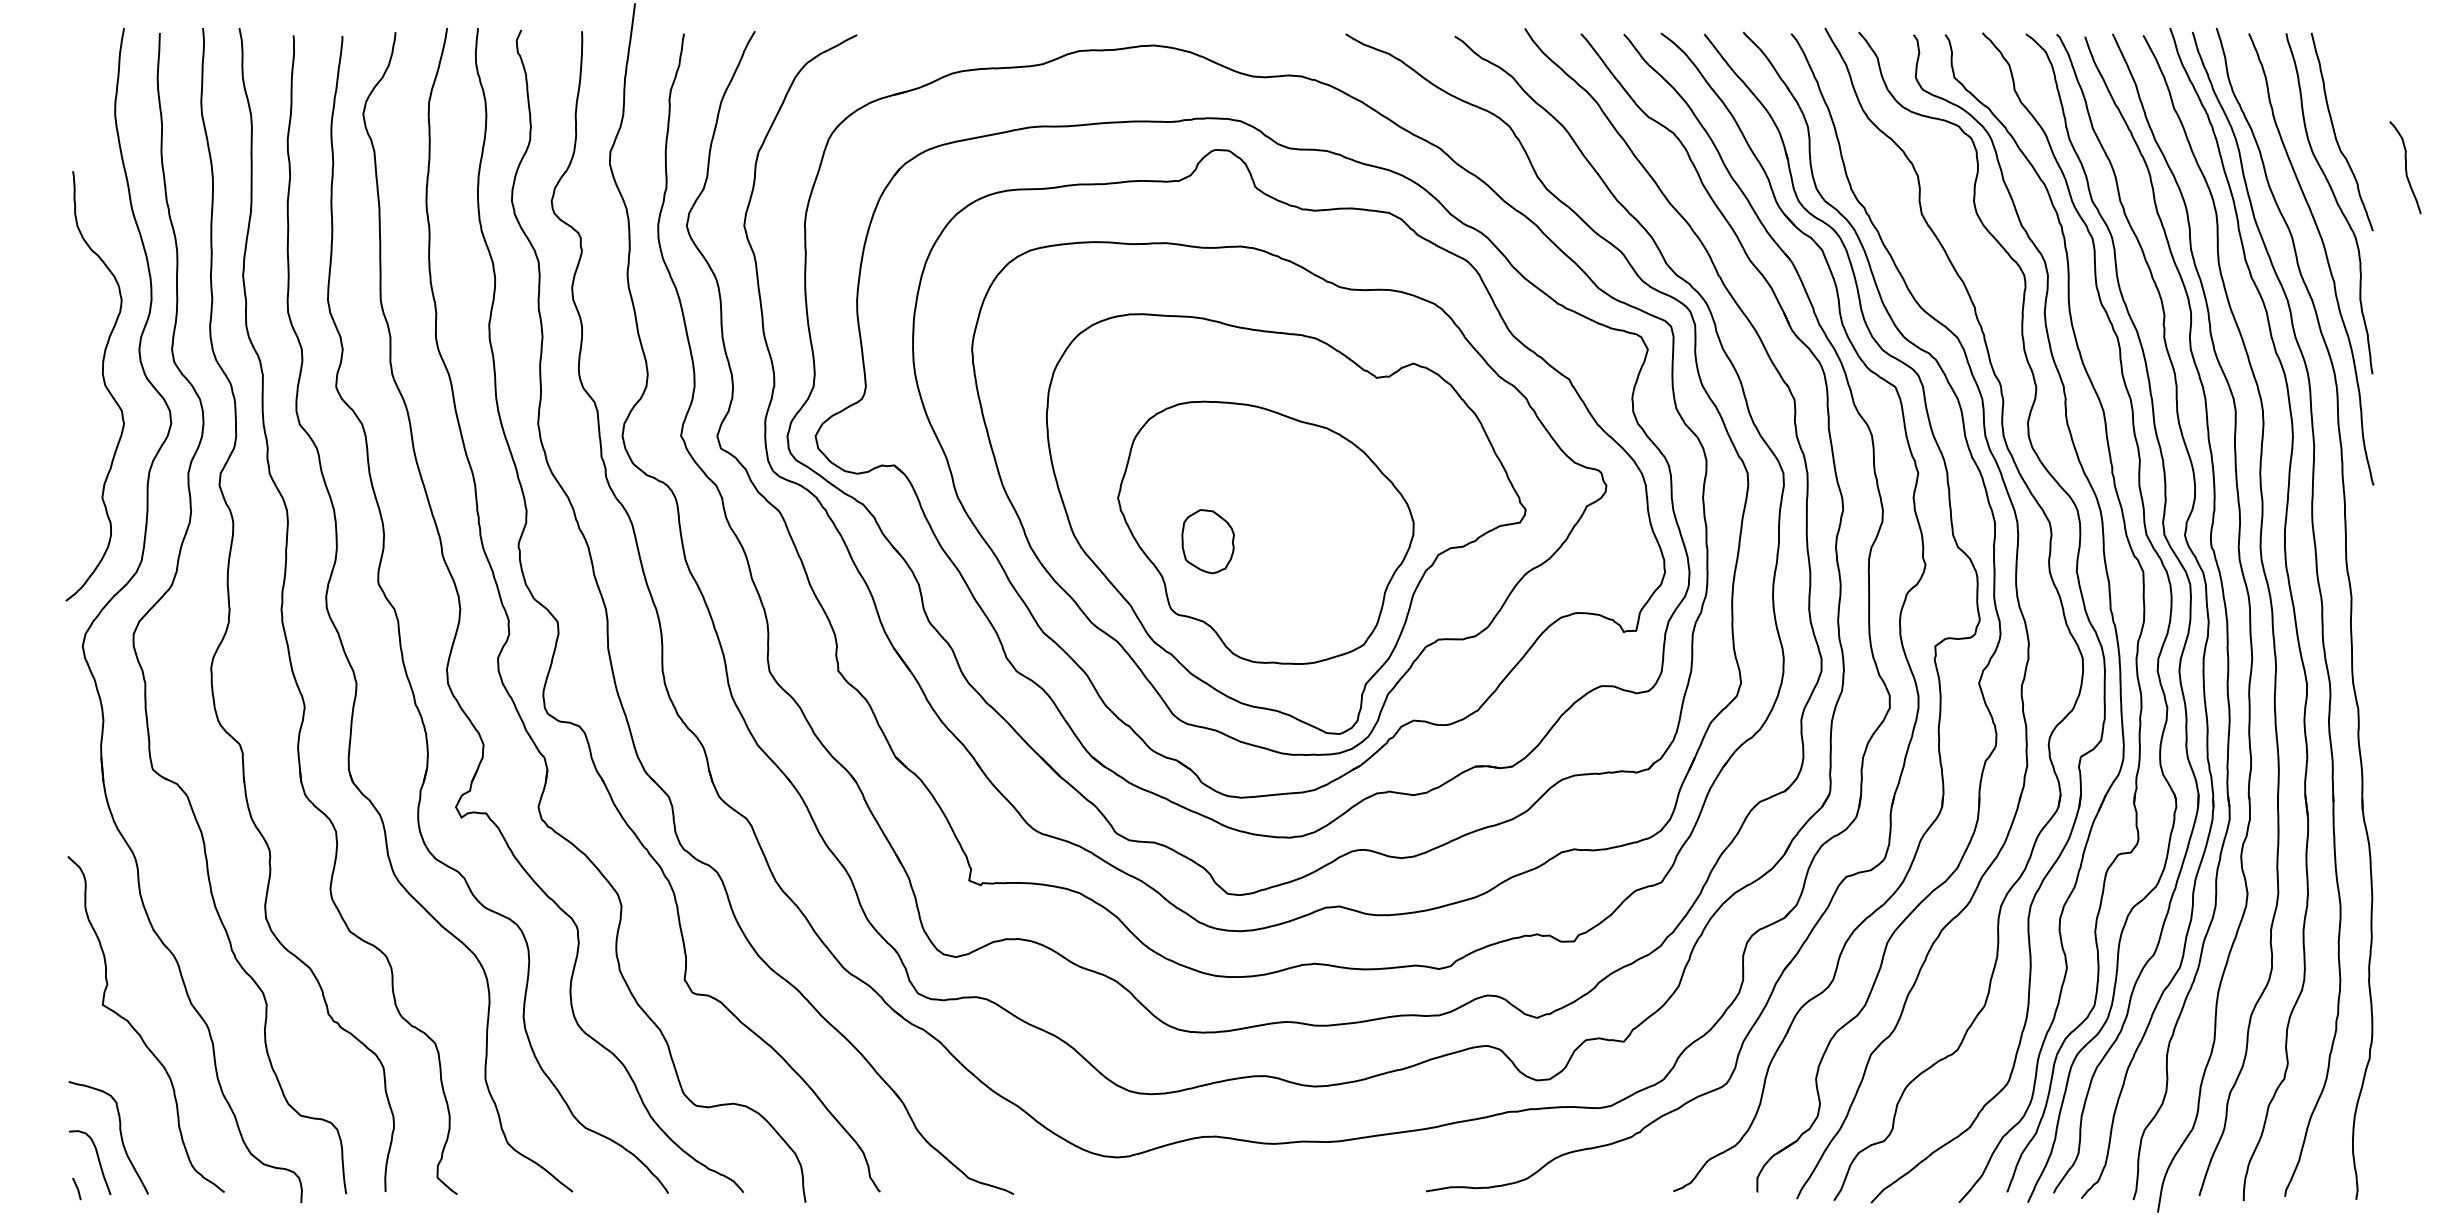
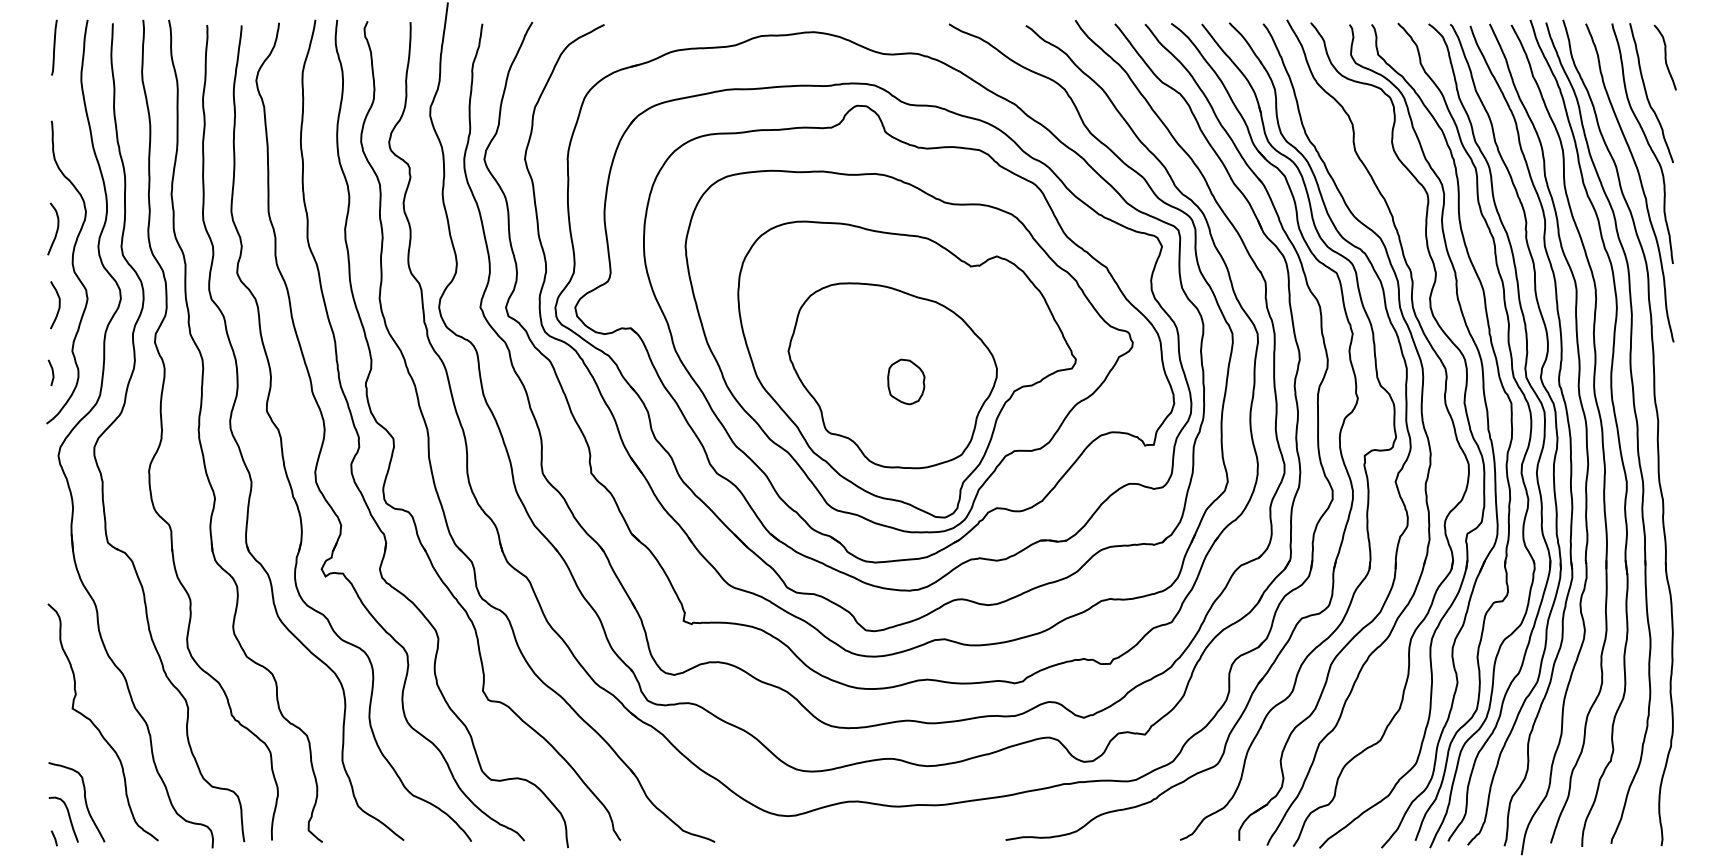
curve: (76, 67) -> (54, 47), added
curve: (2405, 167) -> (1665, 57), moved
curve: (80, 324) -> (56, 228), added
curve: (83, 432) -> (59, 305), added
curve: (74, 528) -> (52, 372), added
part: (1207, 541) -> (905, 381), moved

